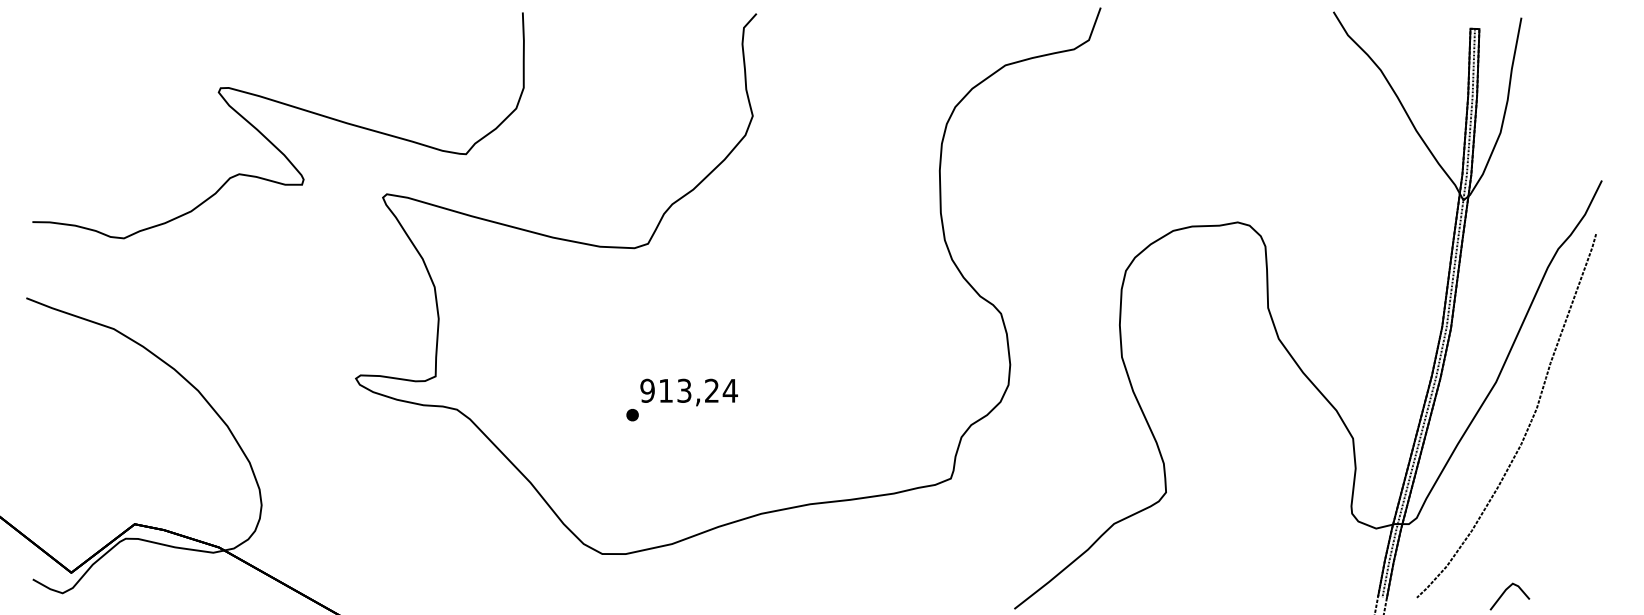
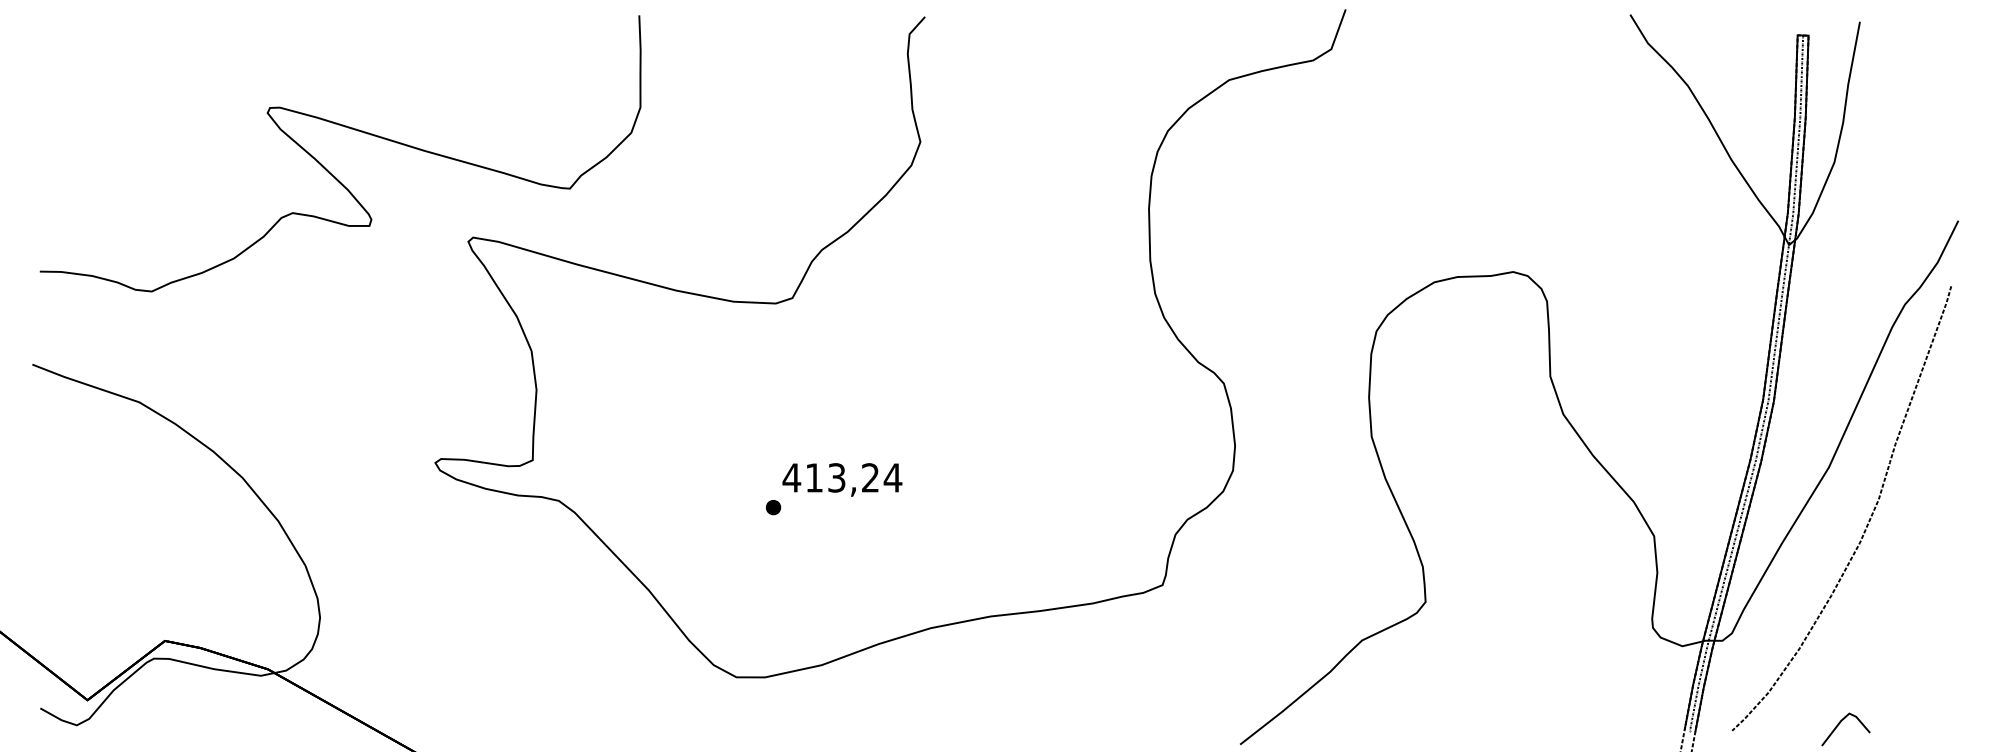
text: (647, 390) -> (791, 477), 913,24 -> 413,24

